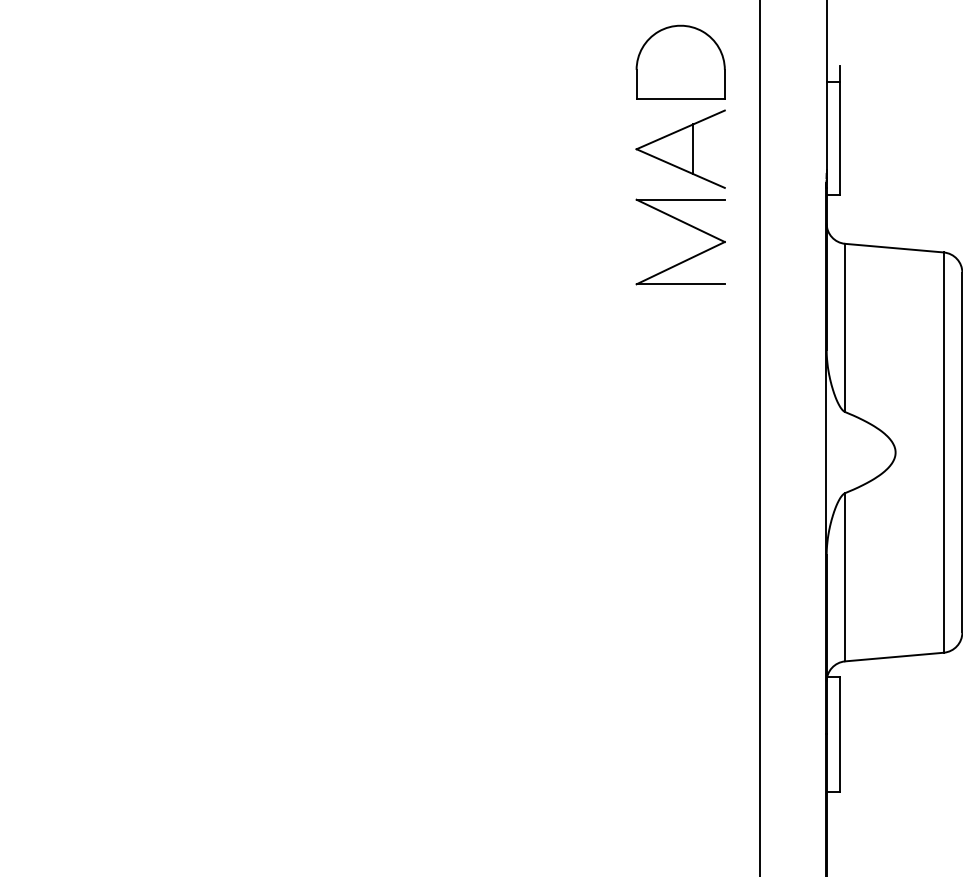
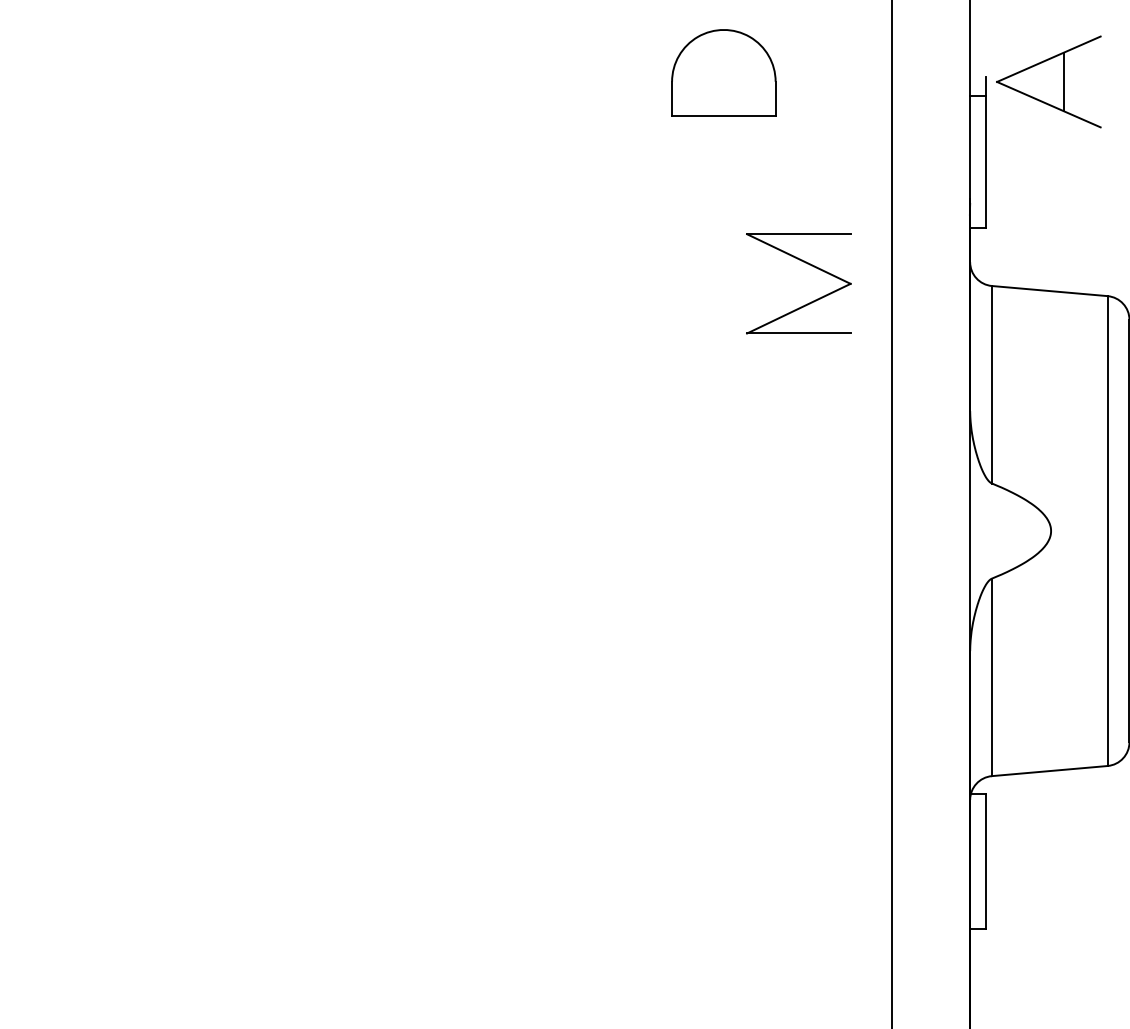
part: (680, 61) -> (723, 72), moved
part: (680, 148) -> (1048, 81), moved

